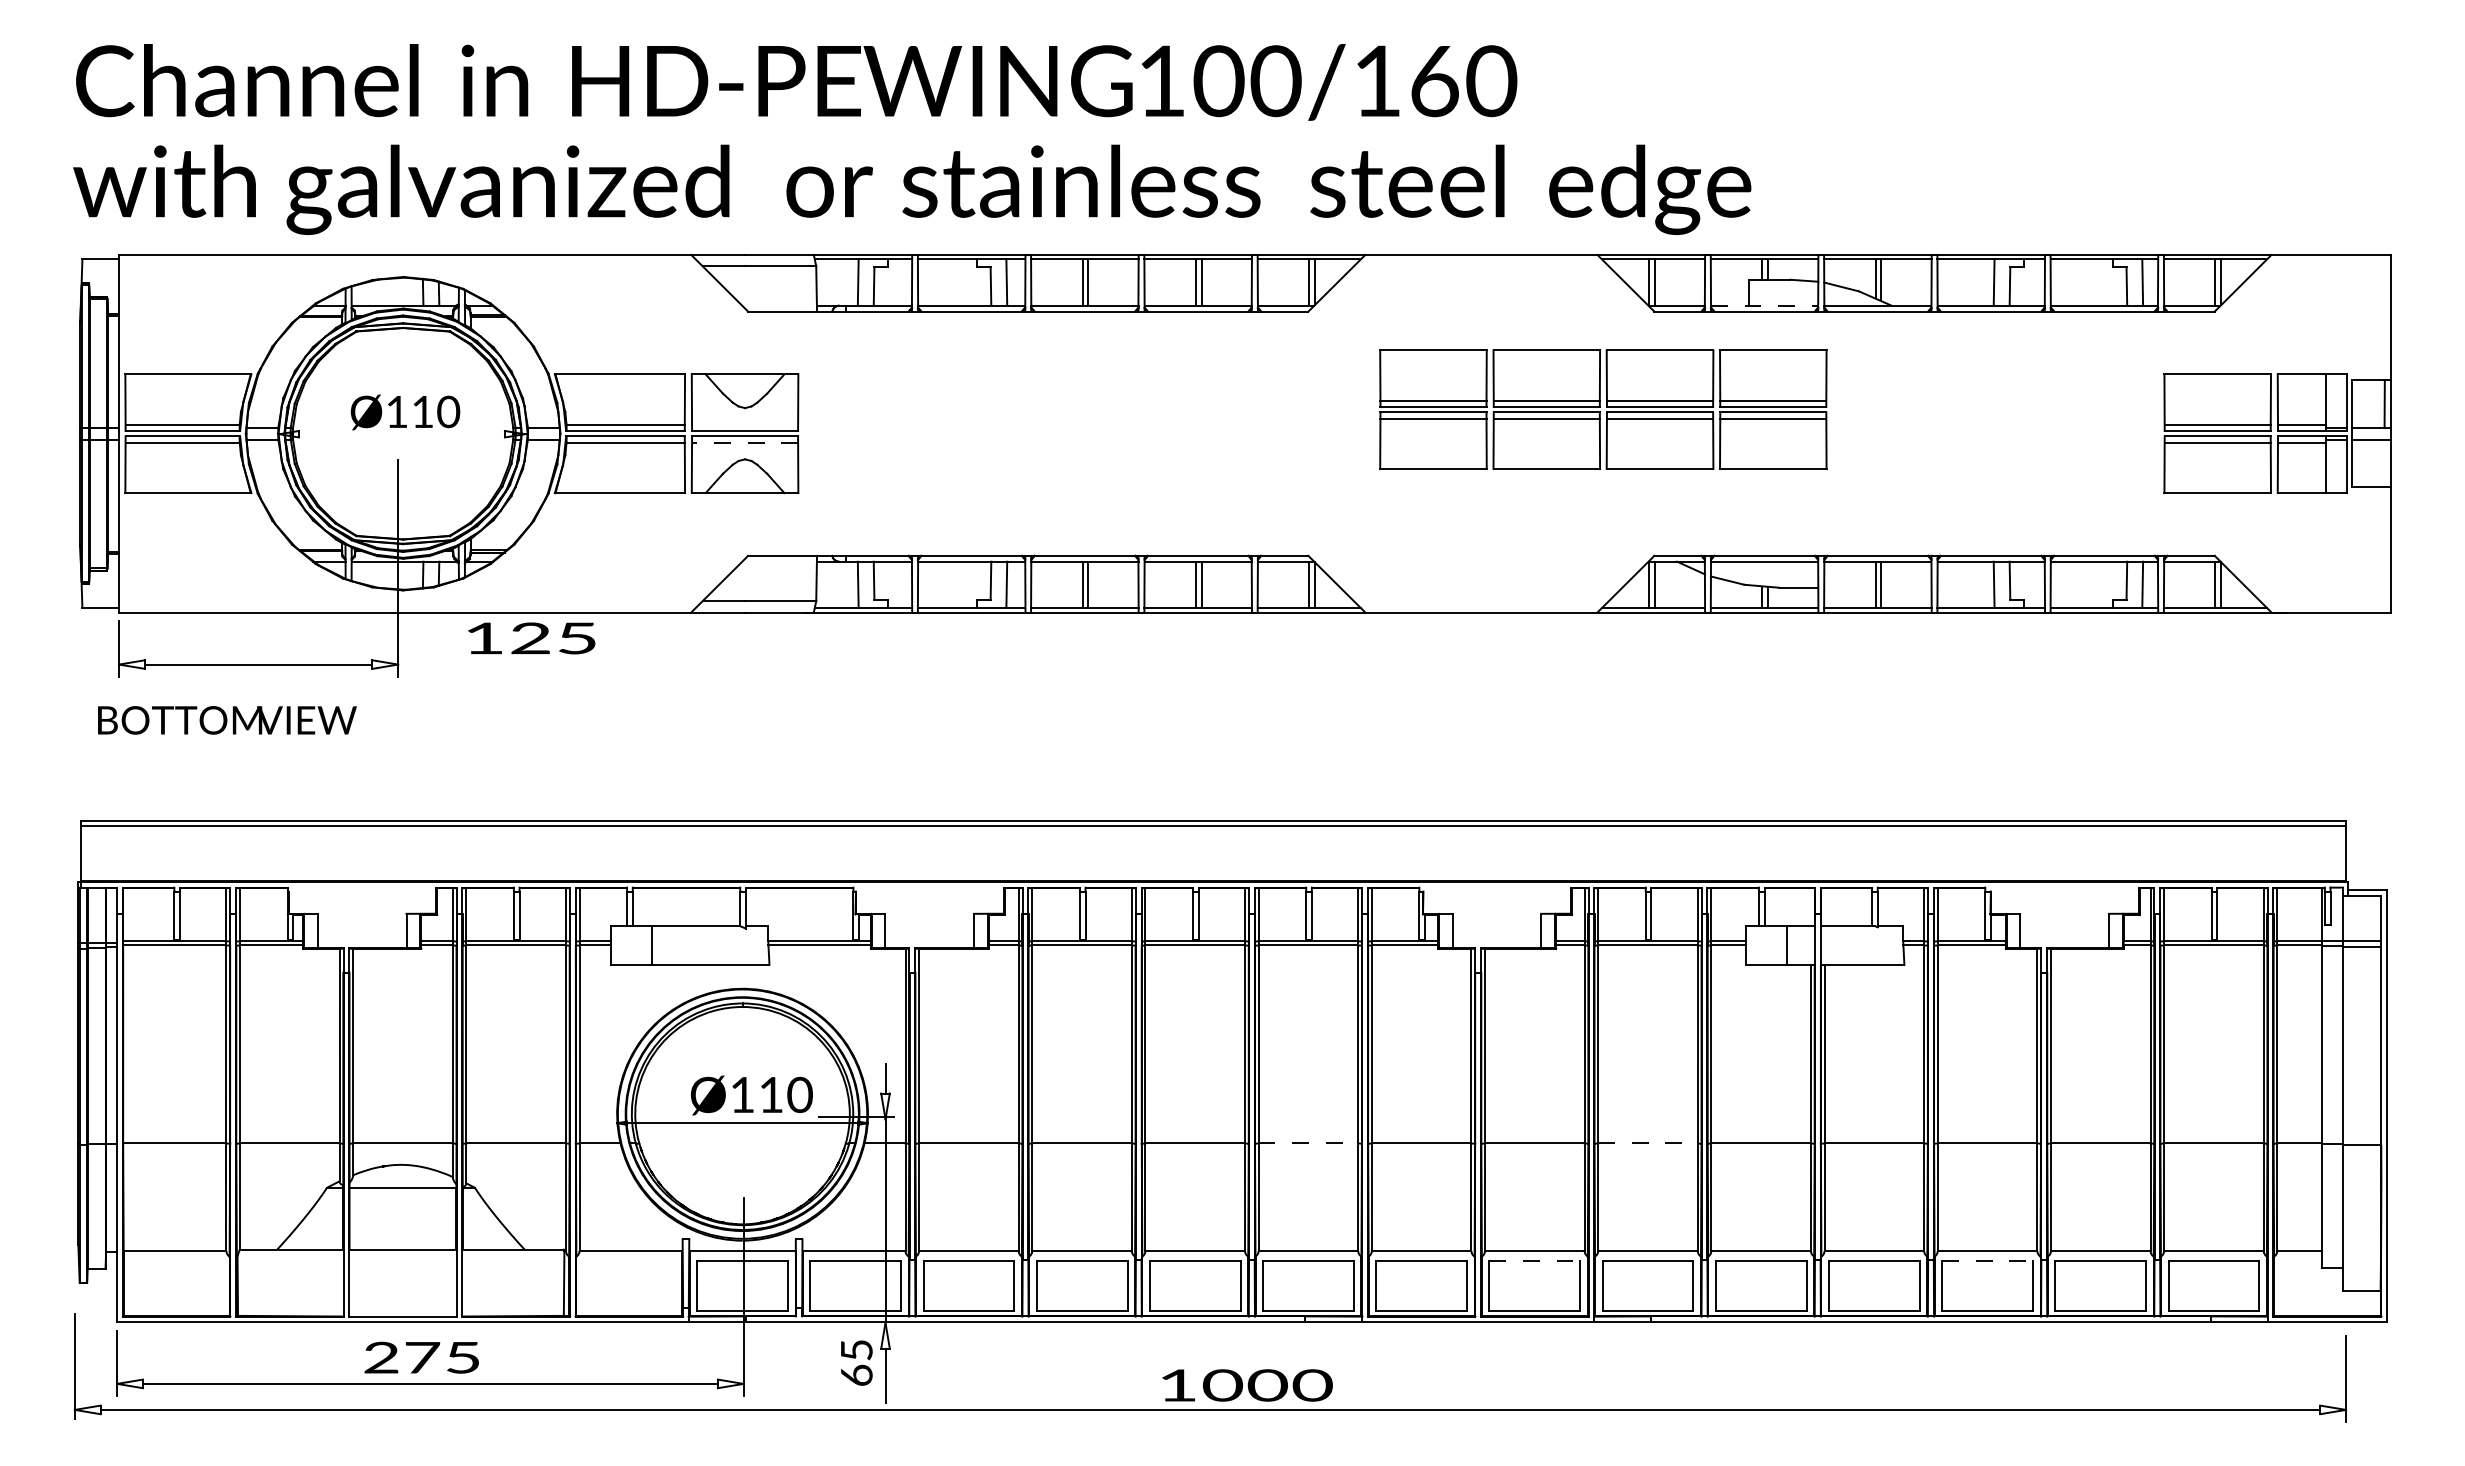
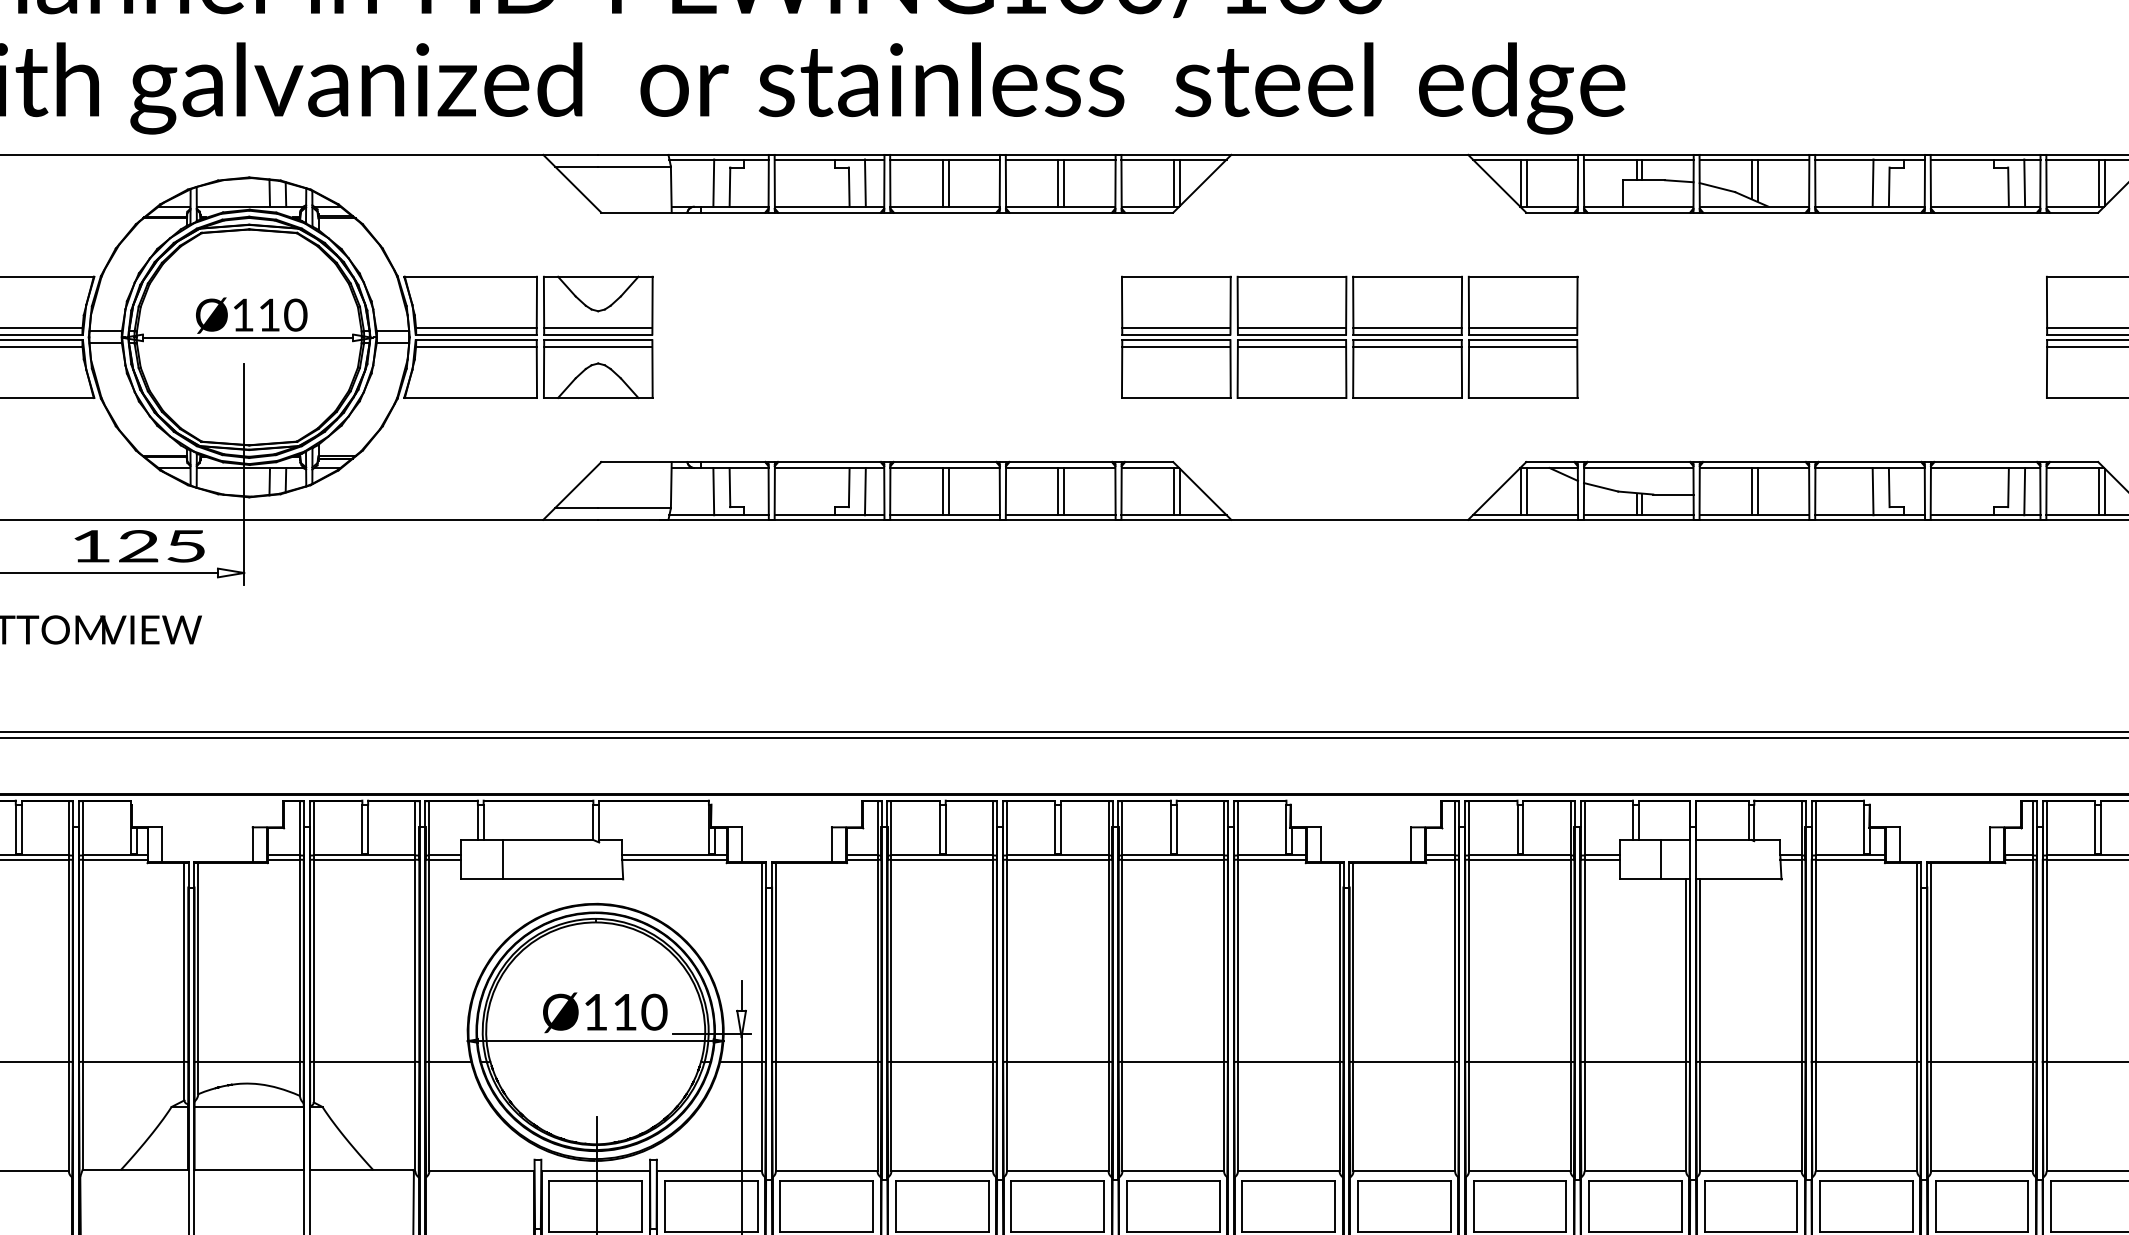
line: (1764, 305) -> (1638, 206), dashed -> solid
part: (1603, 409) -> (1349, 337), moved
line: (745, 424) -> (598, 327), added
line: (401, 434) -> (247, 338), added
line: (744, 442) -> (597, 346), dashed -> solid
text: (531, 638) -> (139, 546), moved
line: (1308, 1143) -> (1173, 1061), dashed -> solid
line: (1648, 1143) -> (1520, 1061), dashed -> solid
line: (1535, 1260) -> (1404, 1181), dashed -> solid
line: (1988, 1260) -> (1867, 1181), dashed -> solid

